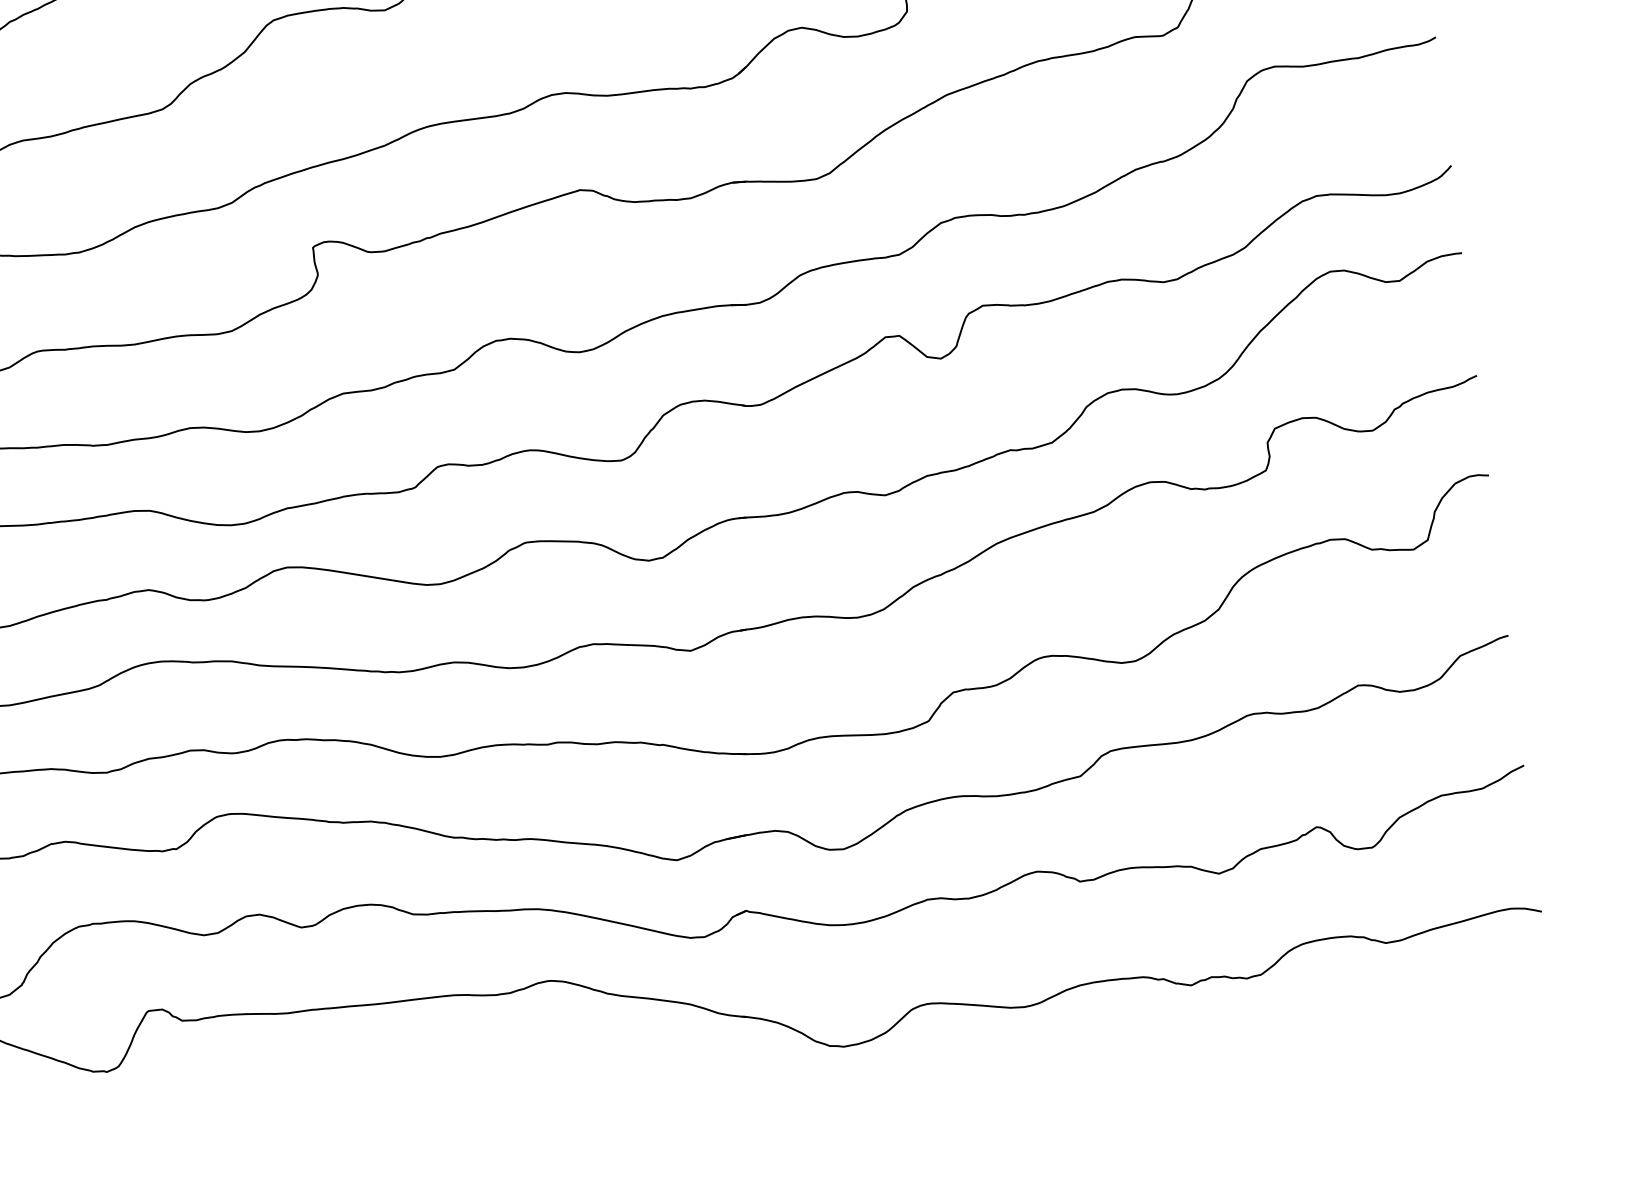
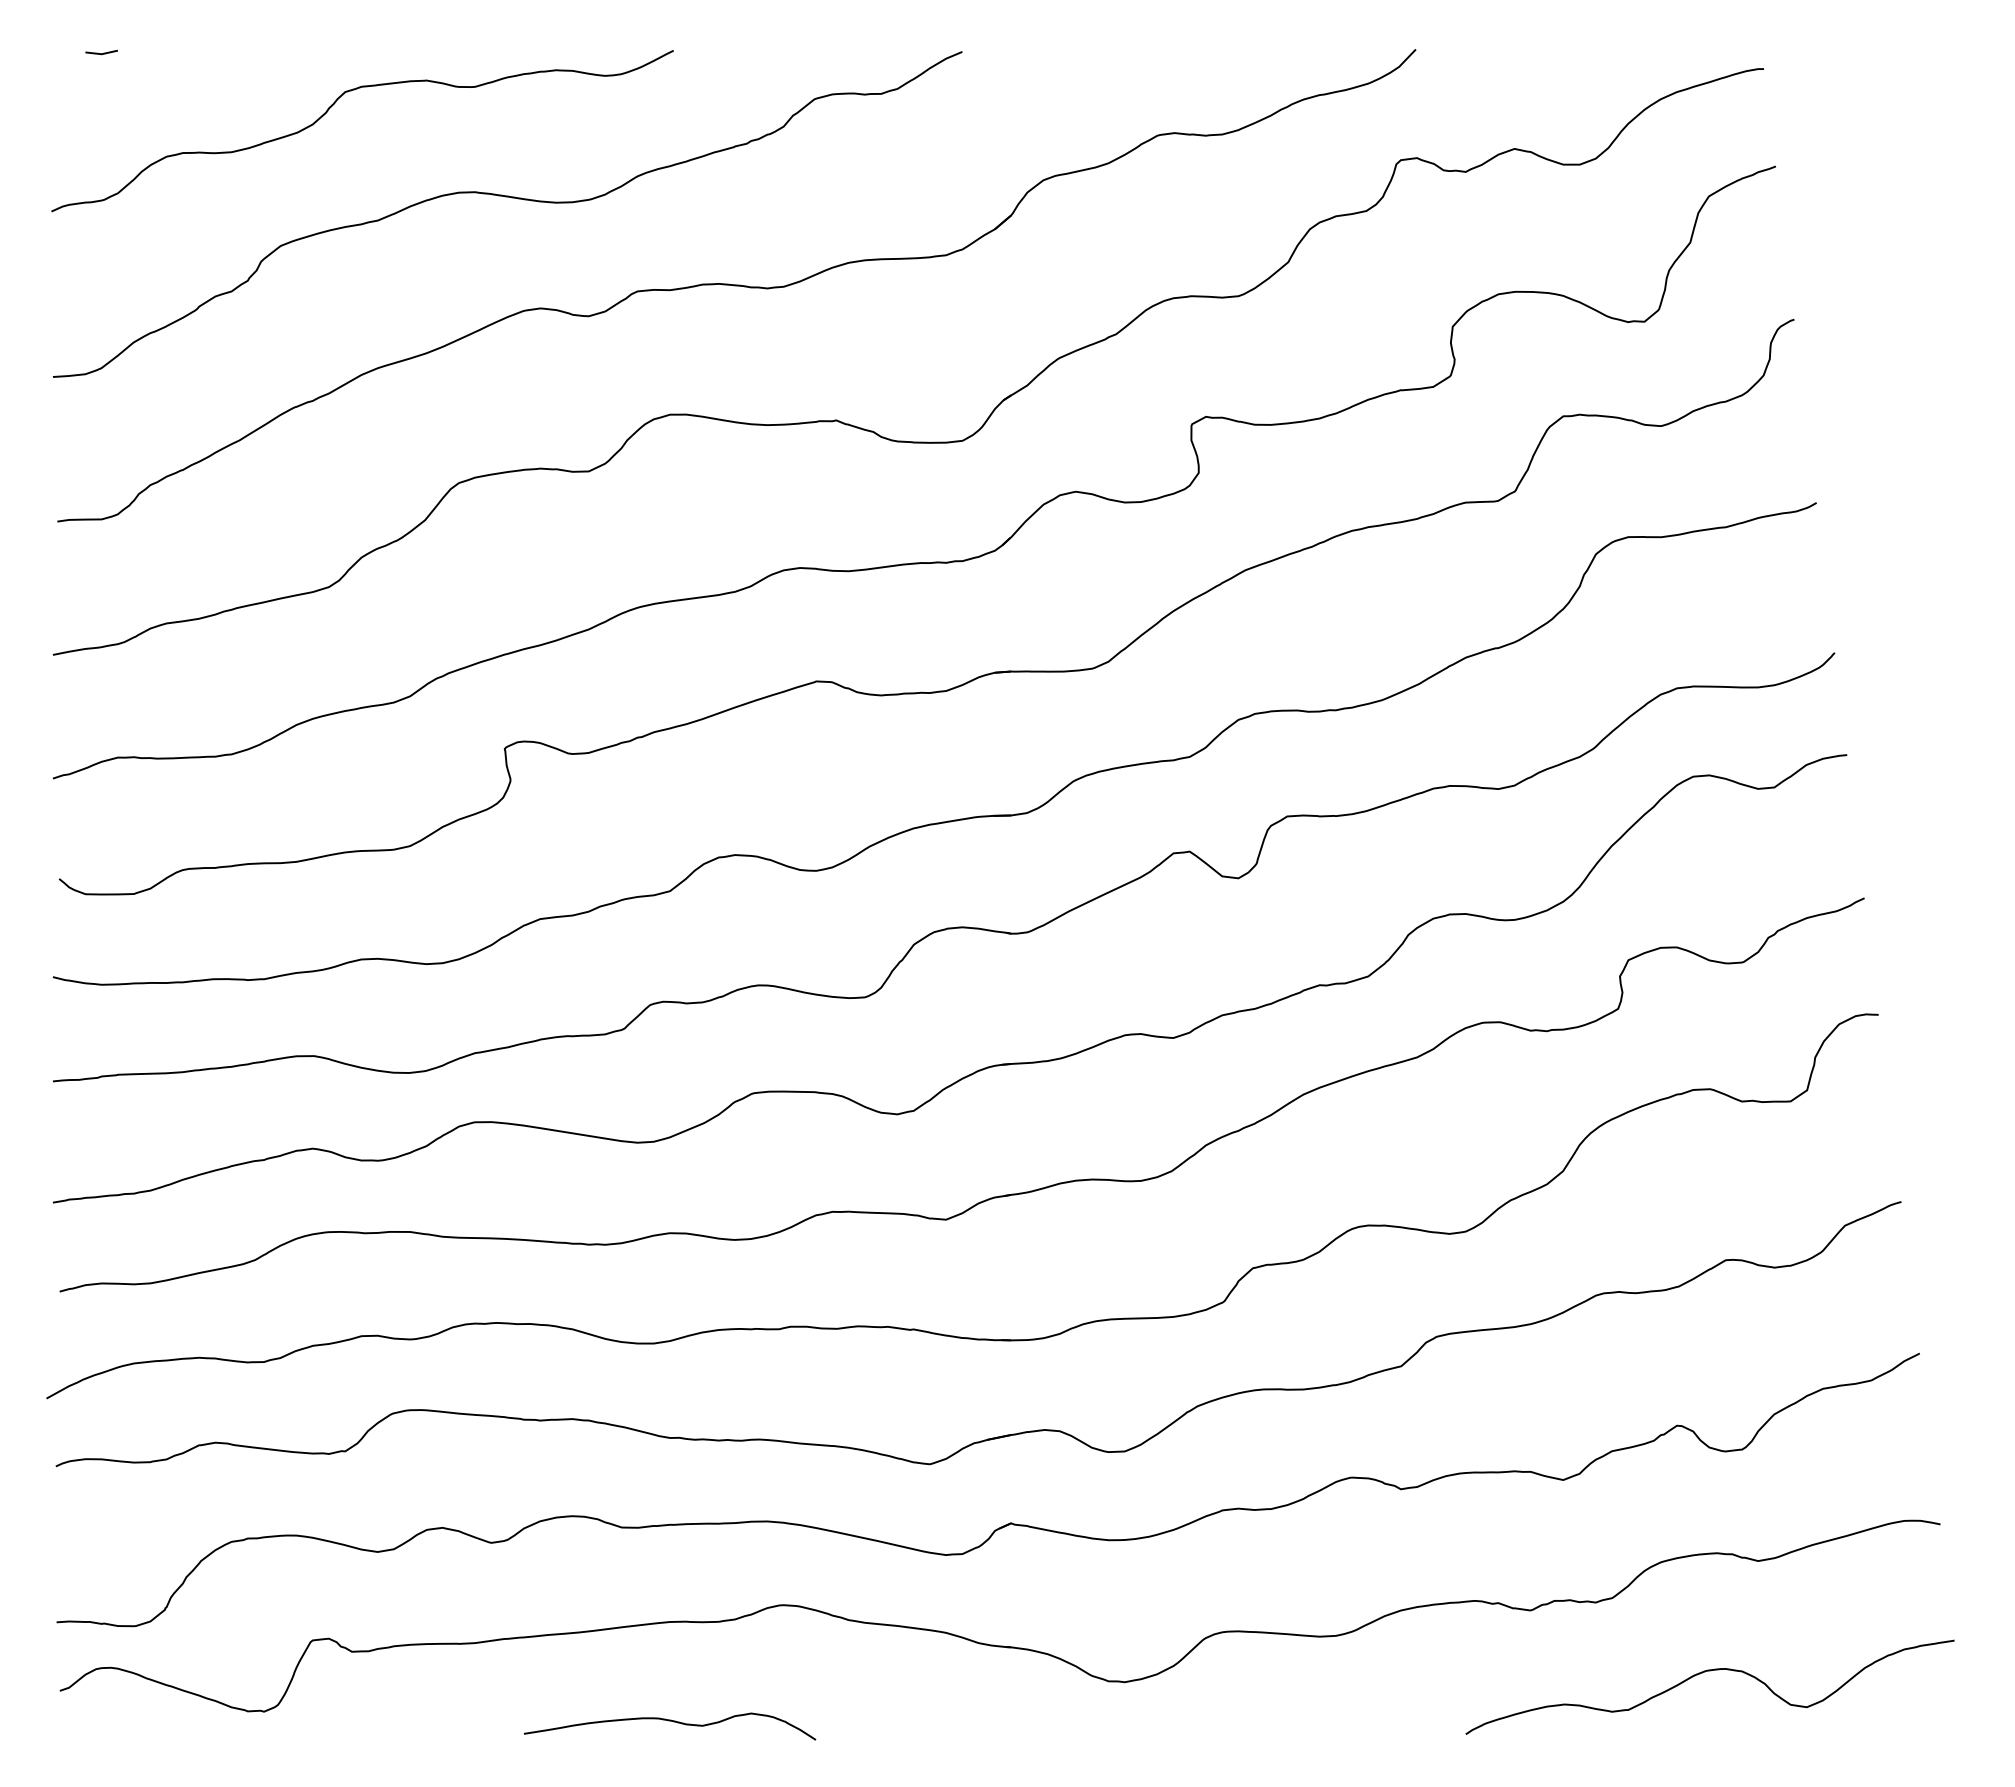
curve: (1340, 1038) -> (1705, 1672), added
curve: (453, 1080) -> (669, 1721), added

